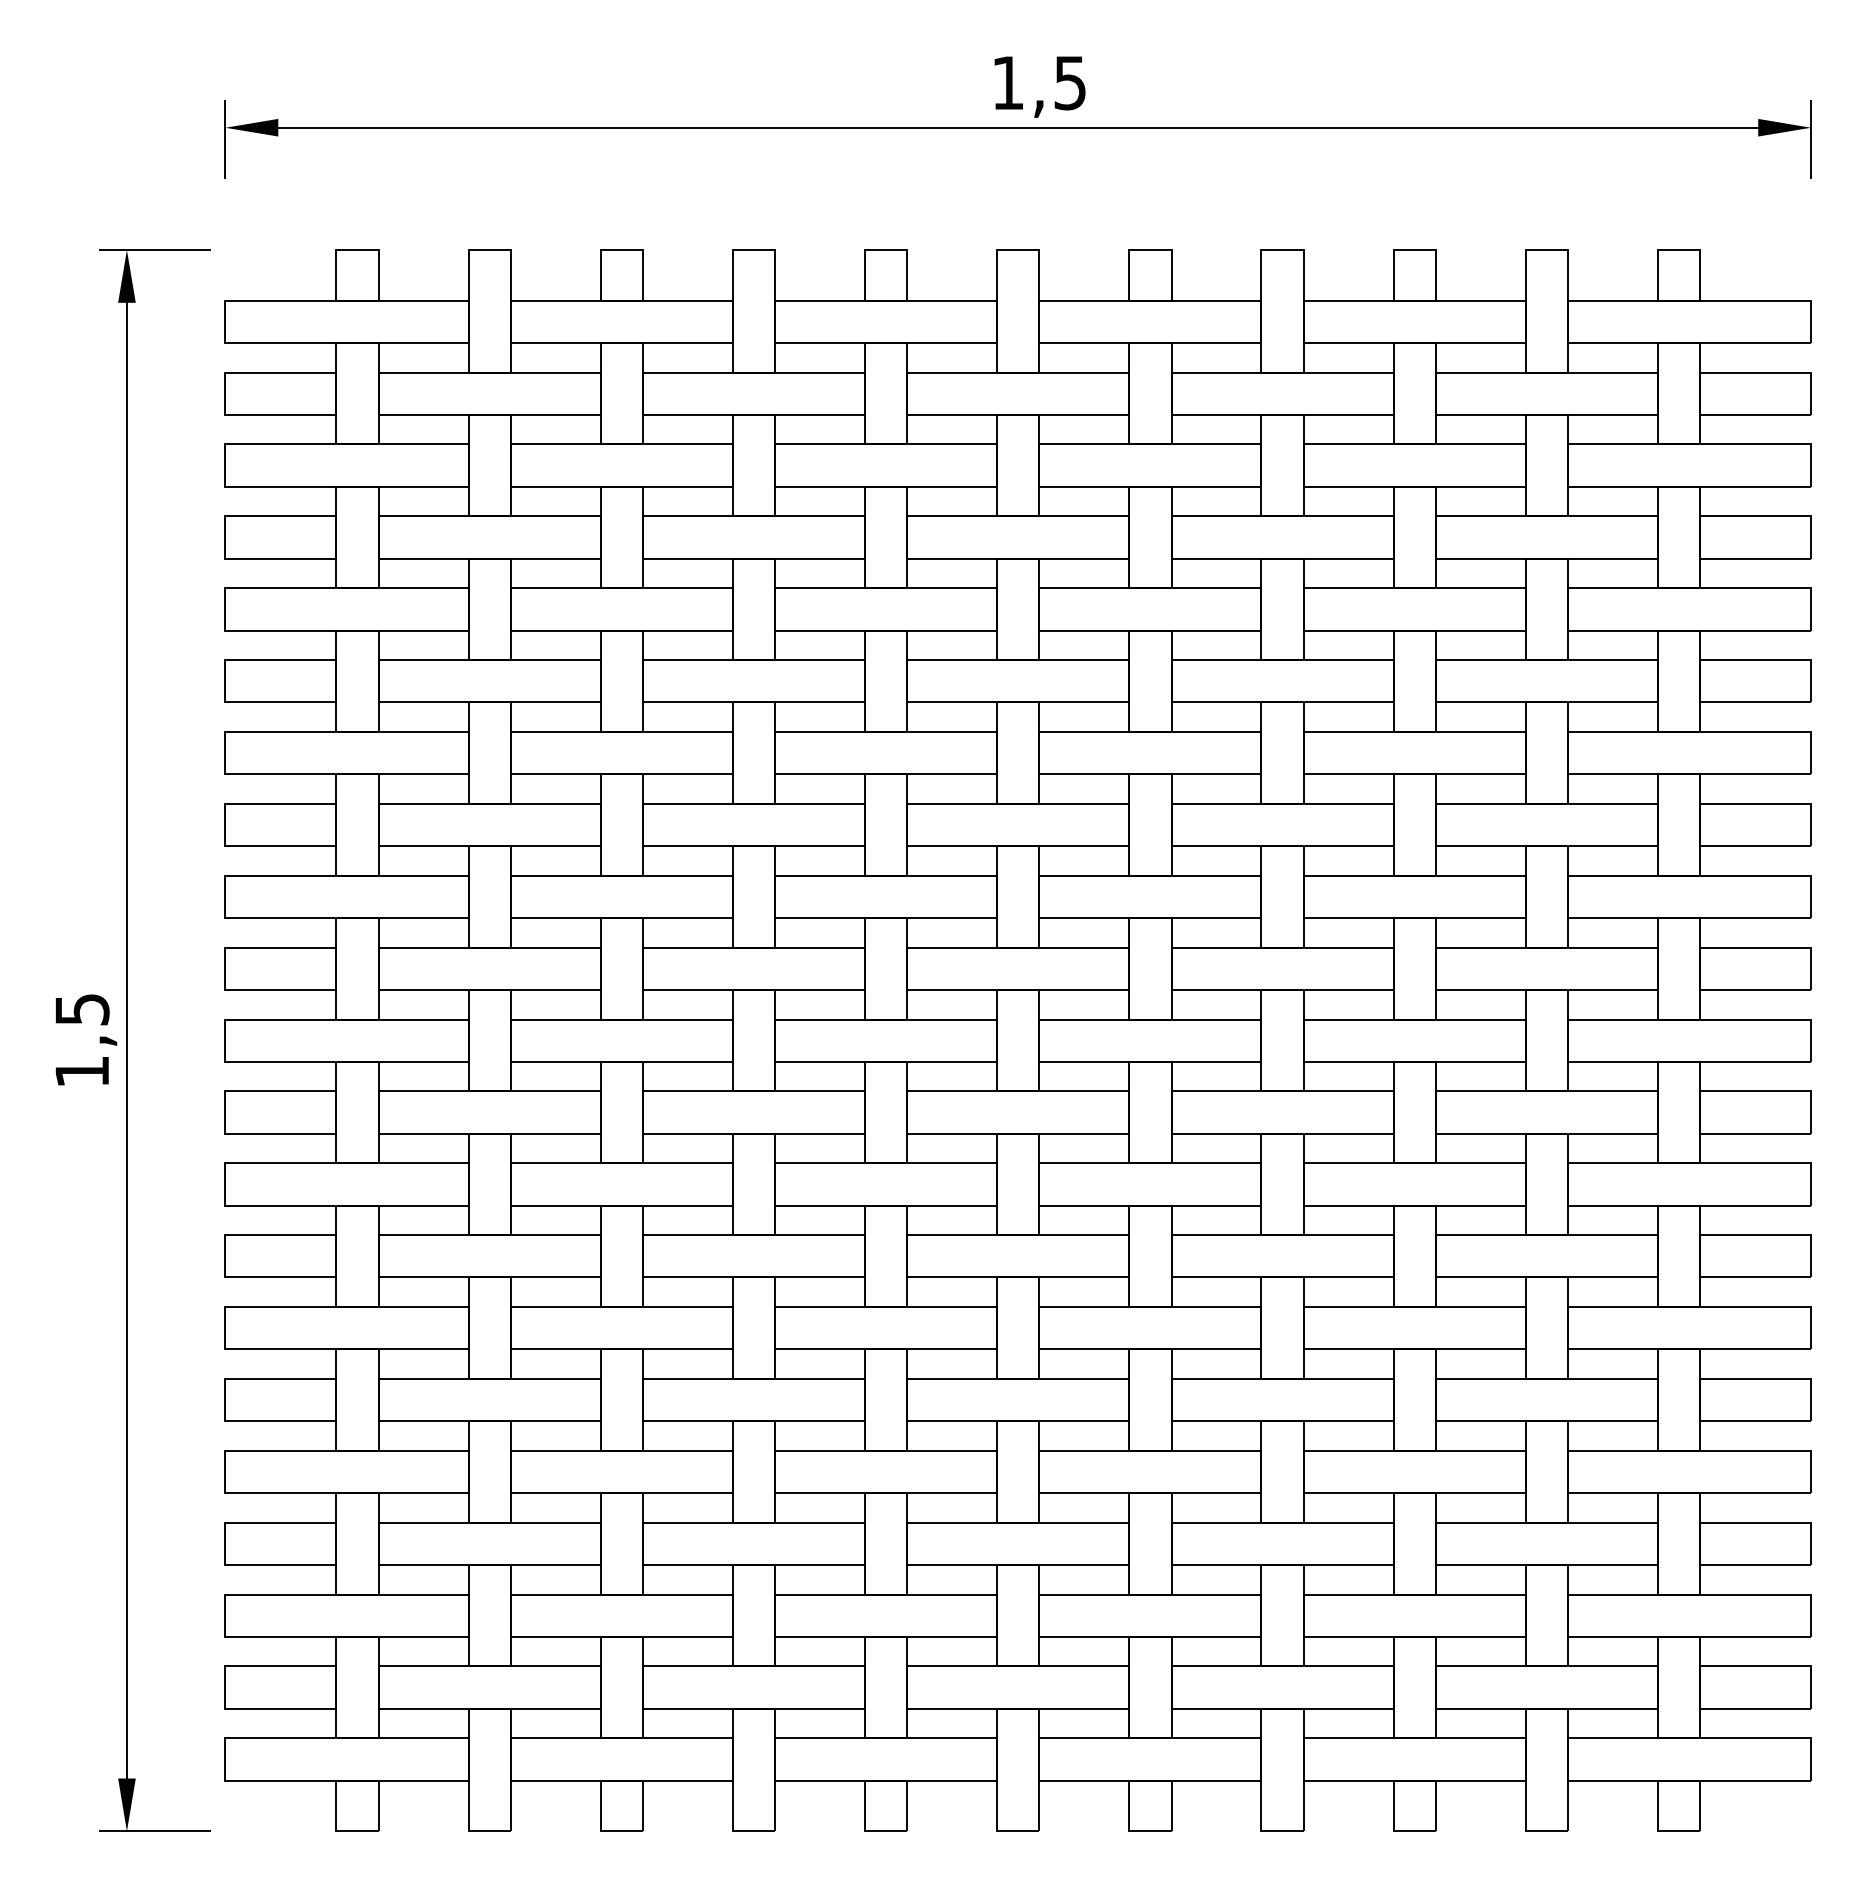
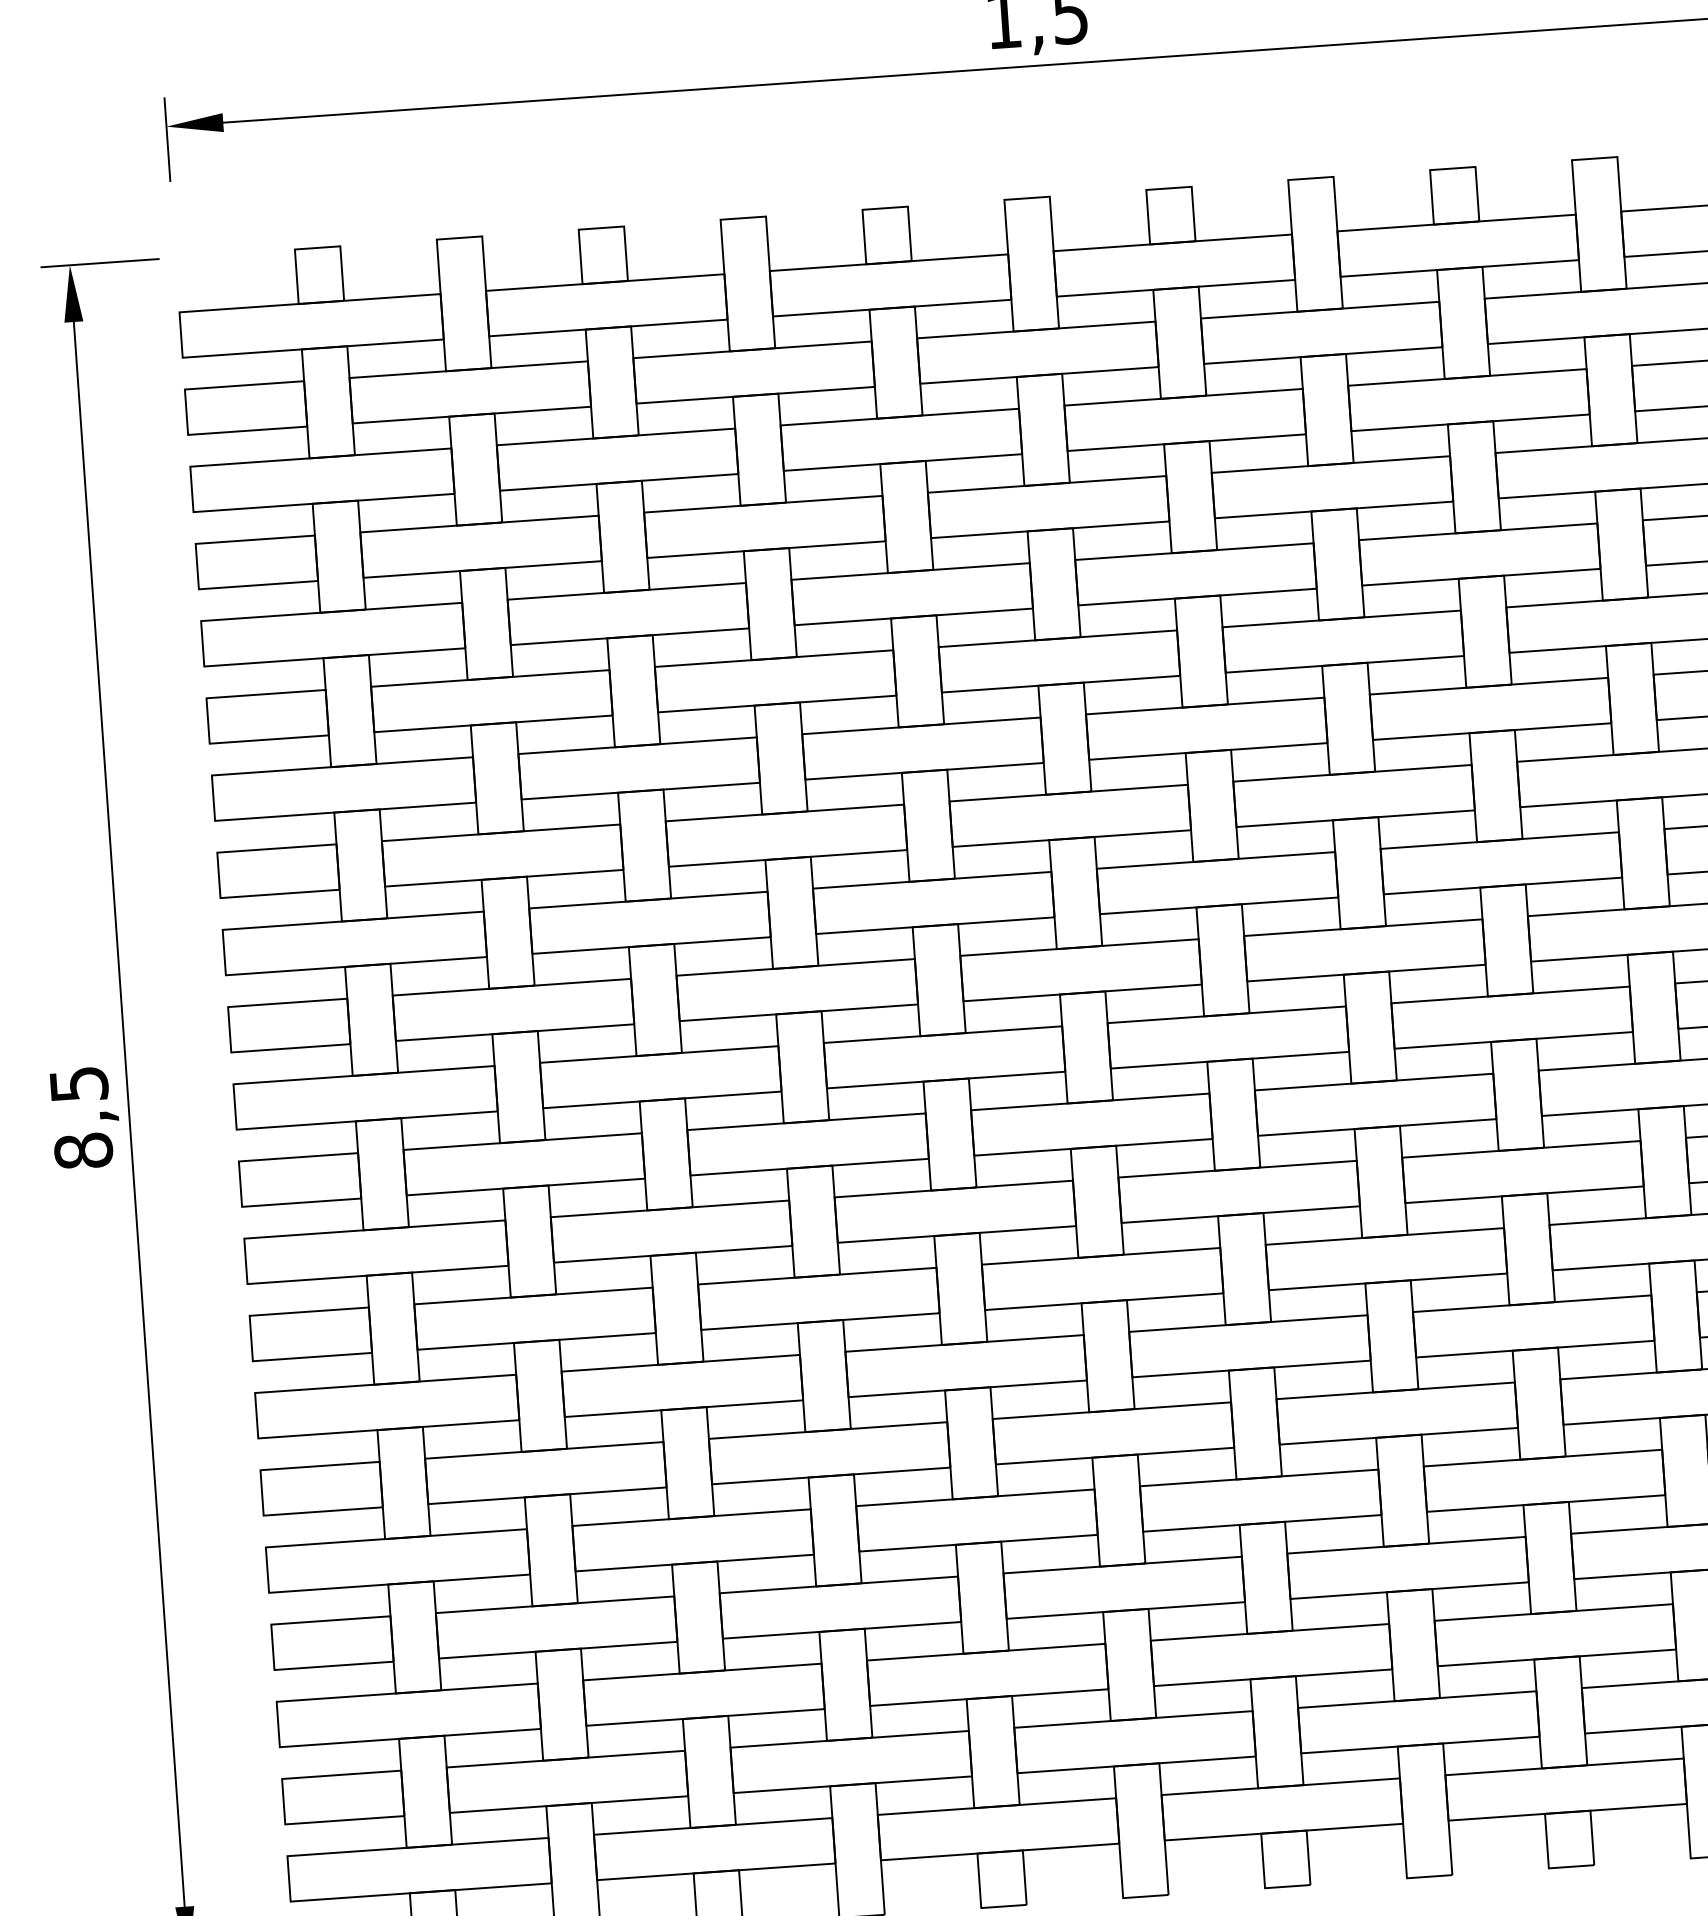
text: (82, 1071) -> (83, 1150), 1,5 -> 8,5

